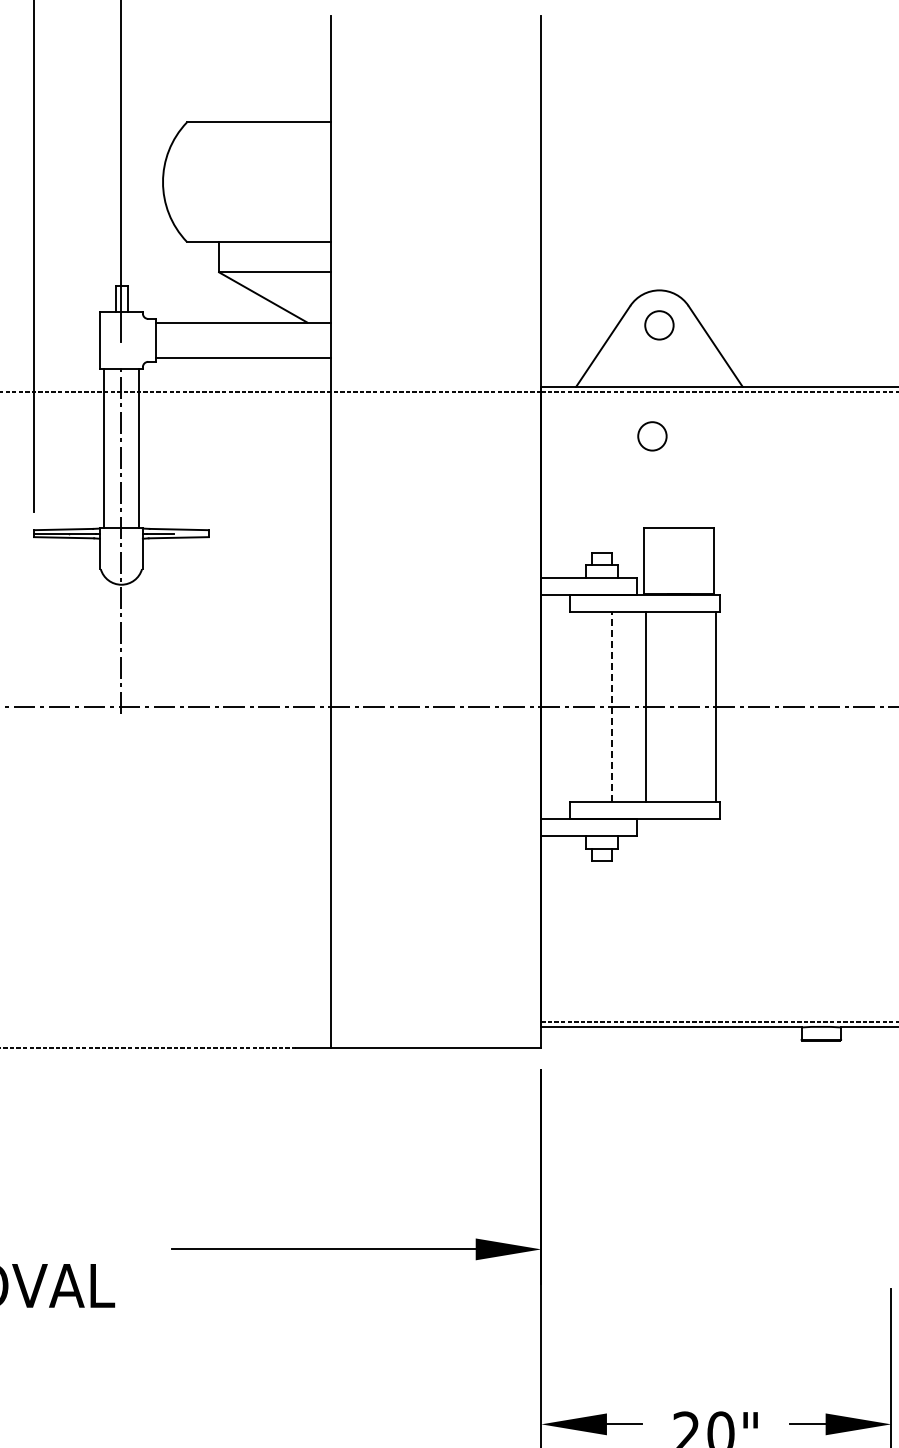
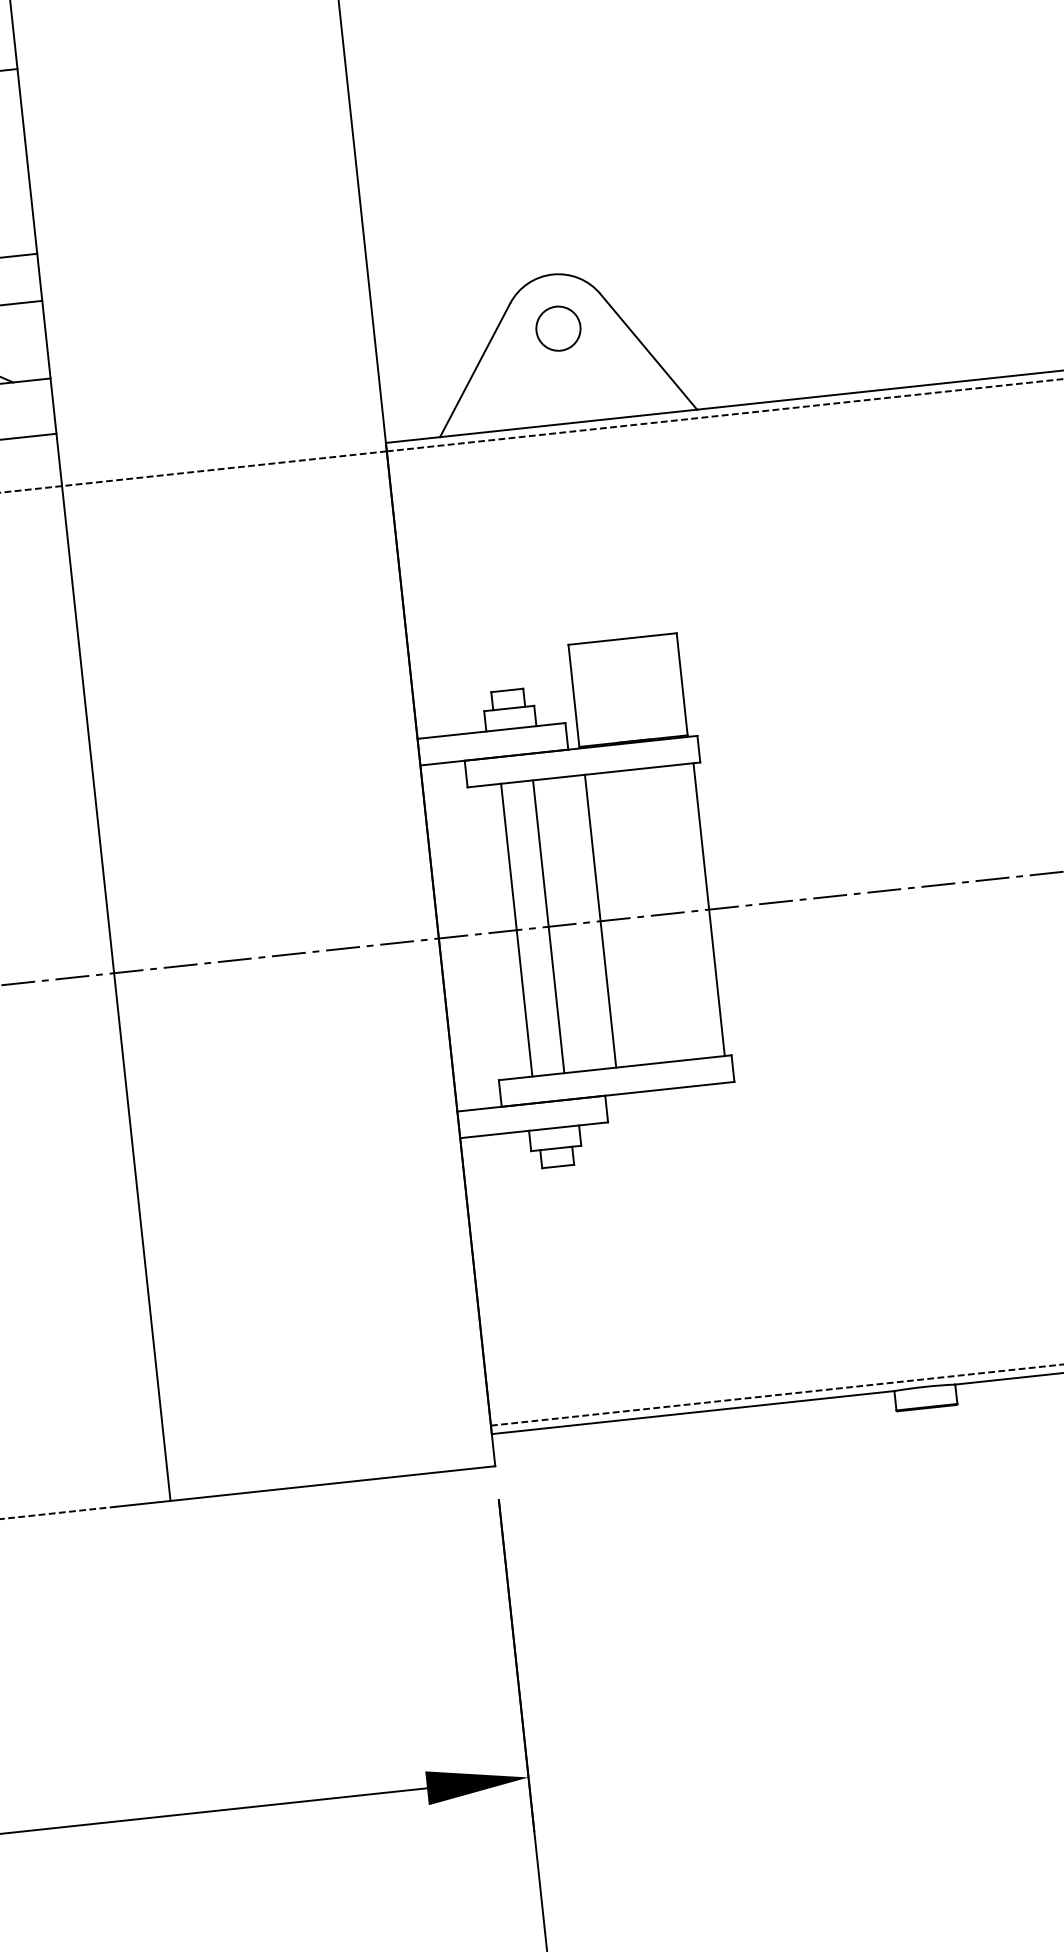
circle: (652, 436) -> (566, 501), removed
line: (591, 706) -> (516, 929), added
line: (612, 707) -> (549, 927), dashed -> solid

